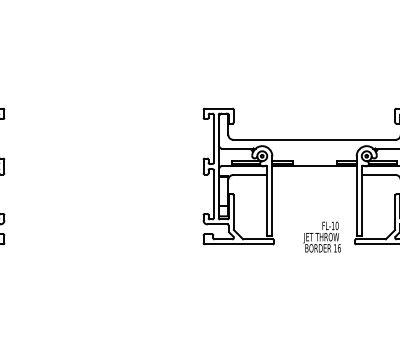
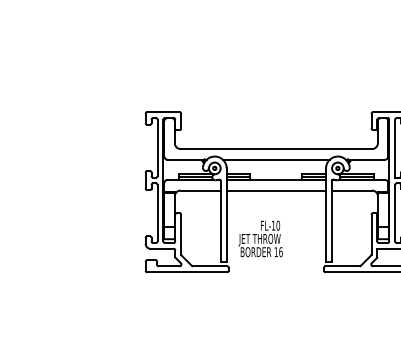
line: (314, 148) -> (276, 159), added
line: (314, 175) -> (276, 191), added
text: (321, 236) -> (259, 238), moved

